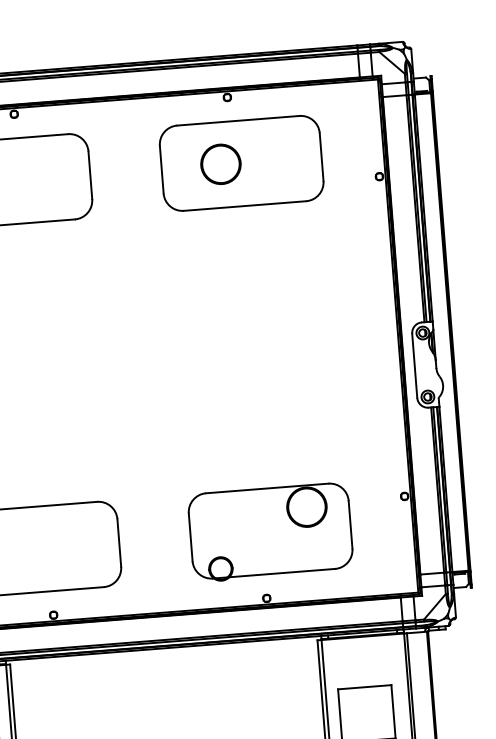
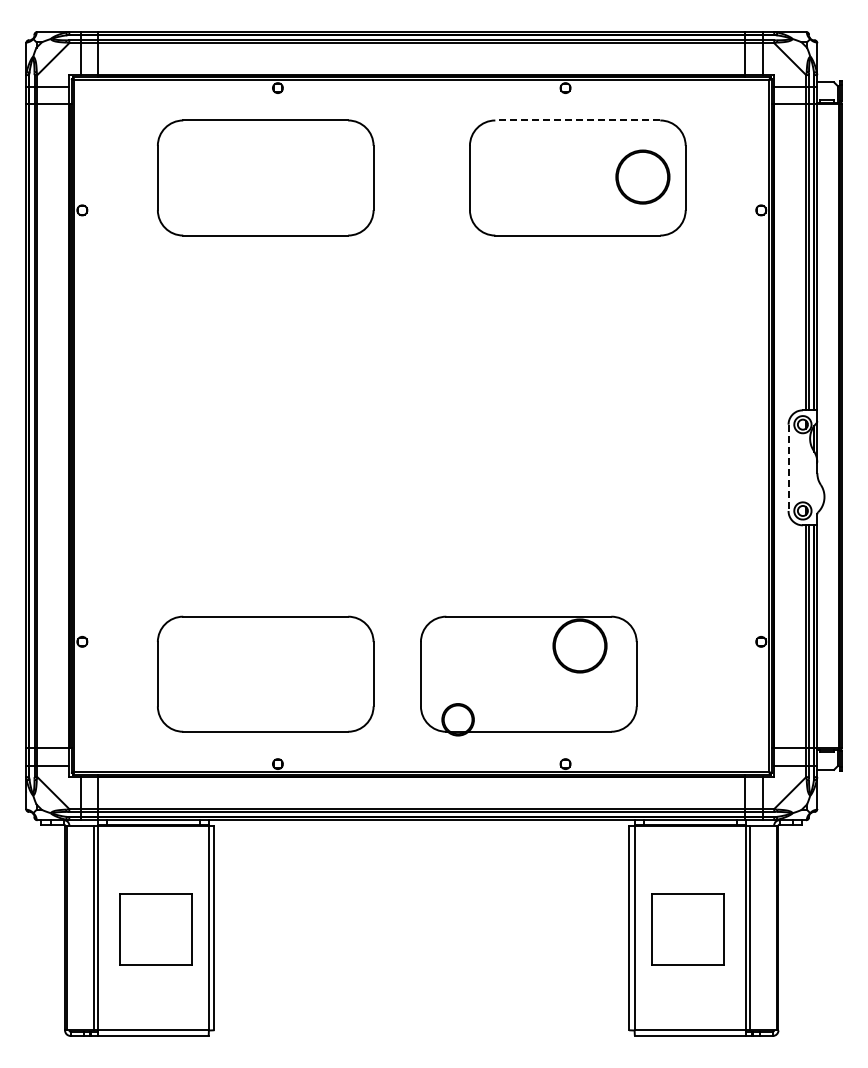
line: (238, 120) -> (577, 120), solid -> dashed
circle: (220, 163) -> (642, 176), moved
line: (414, 366) -> (788, 468), solid -> dashed
part: (270, 532) -> (528, 675), moved

